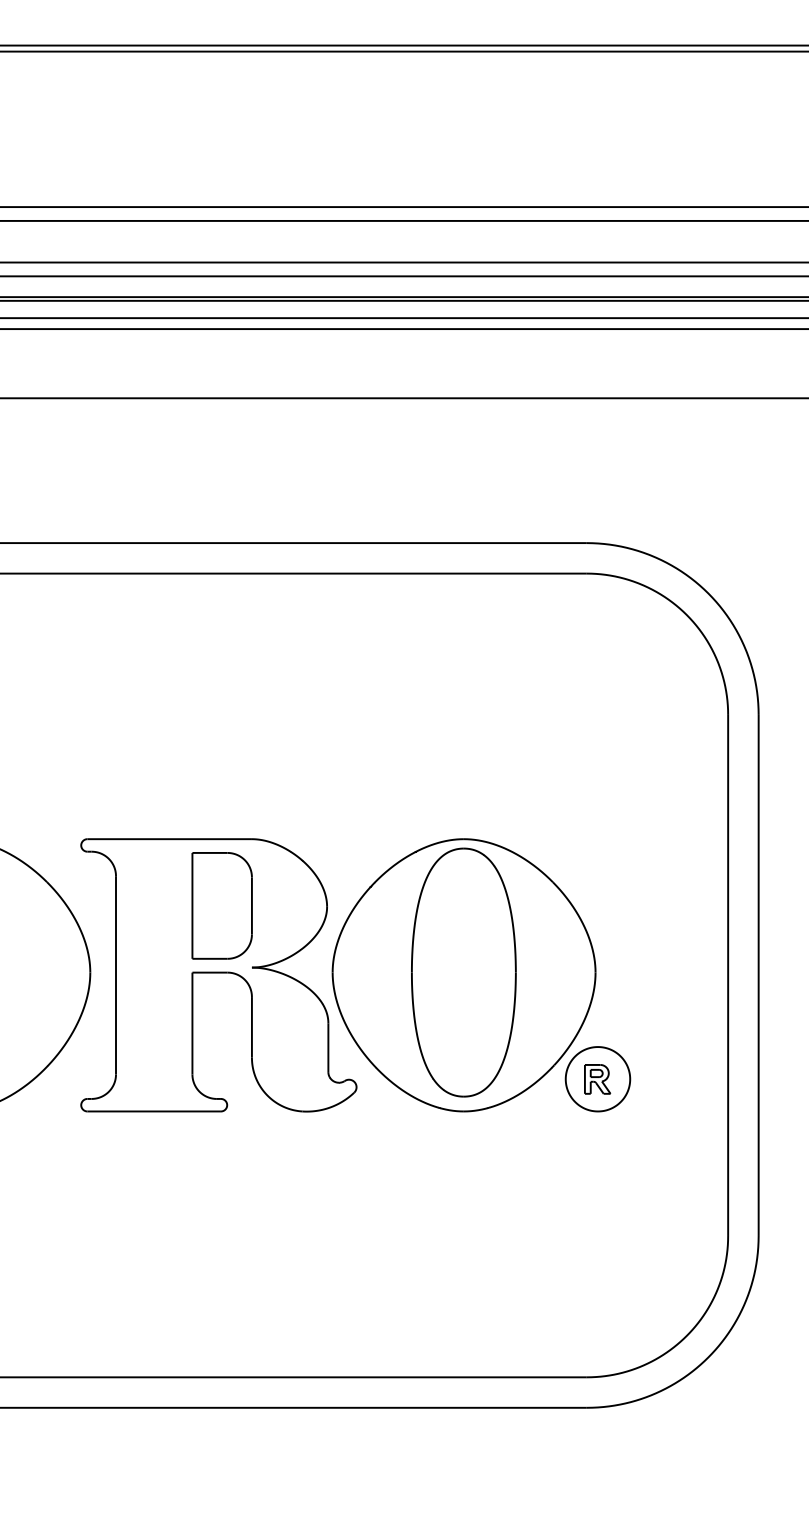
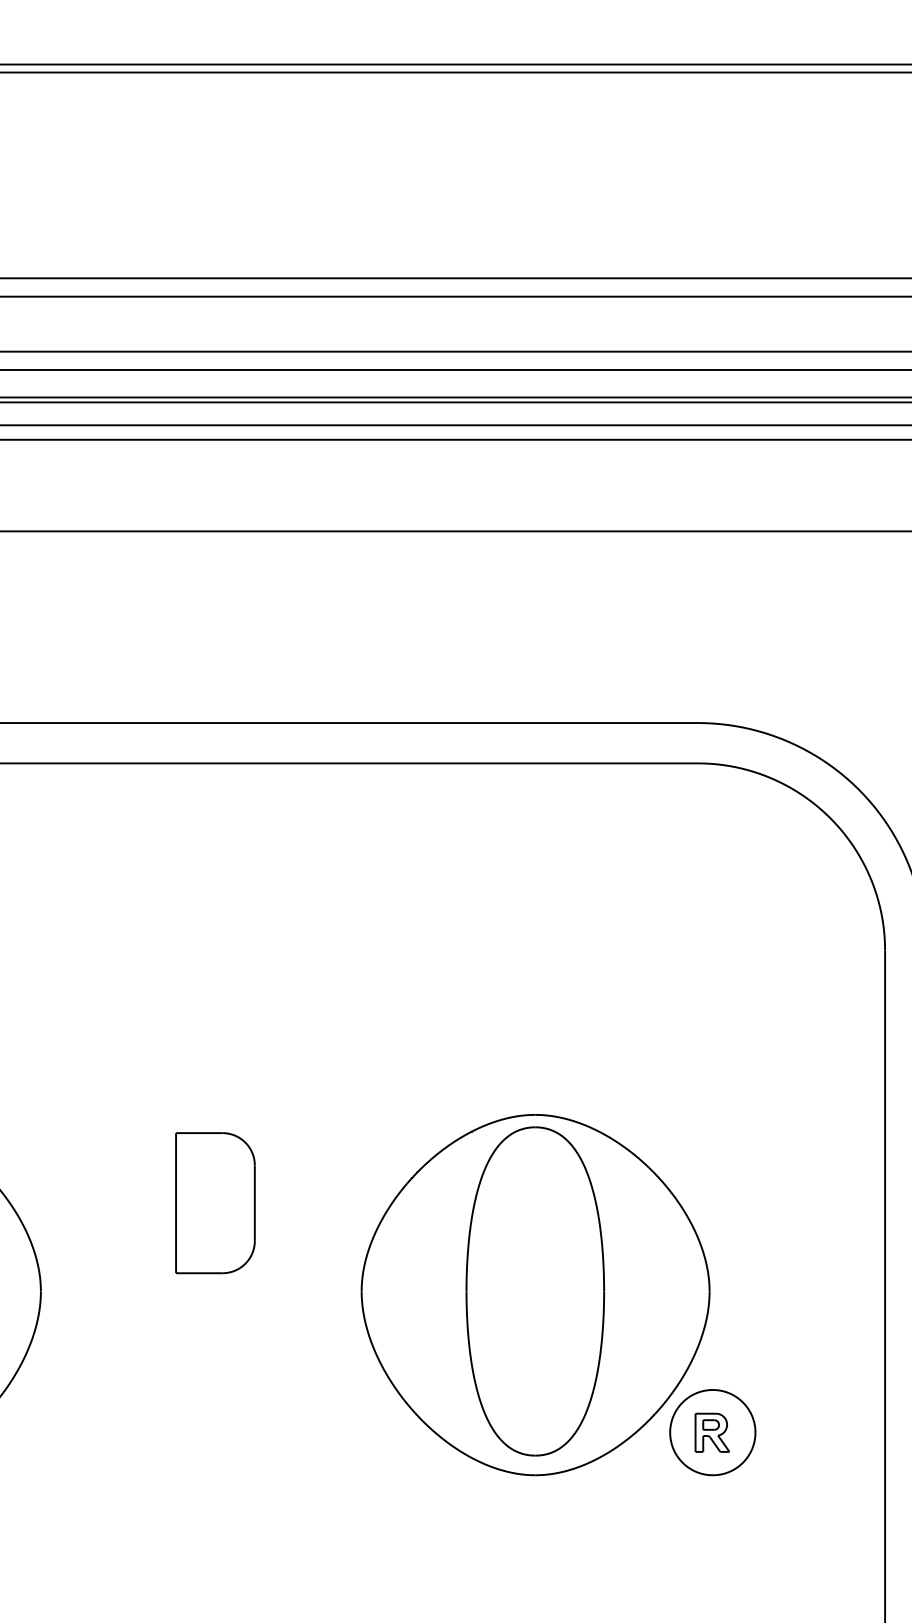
part: (218, 975) -> (210, 1295), removed

